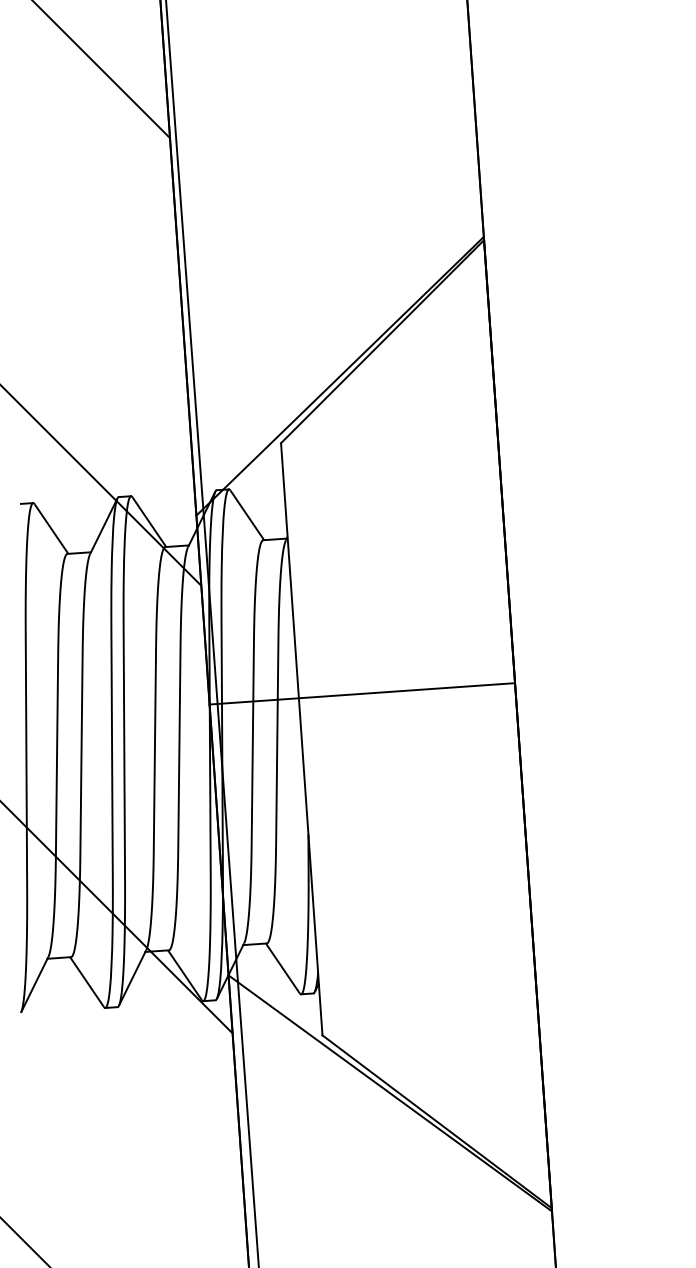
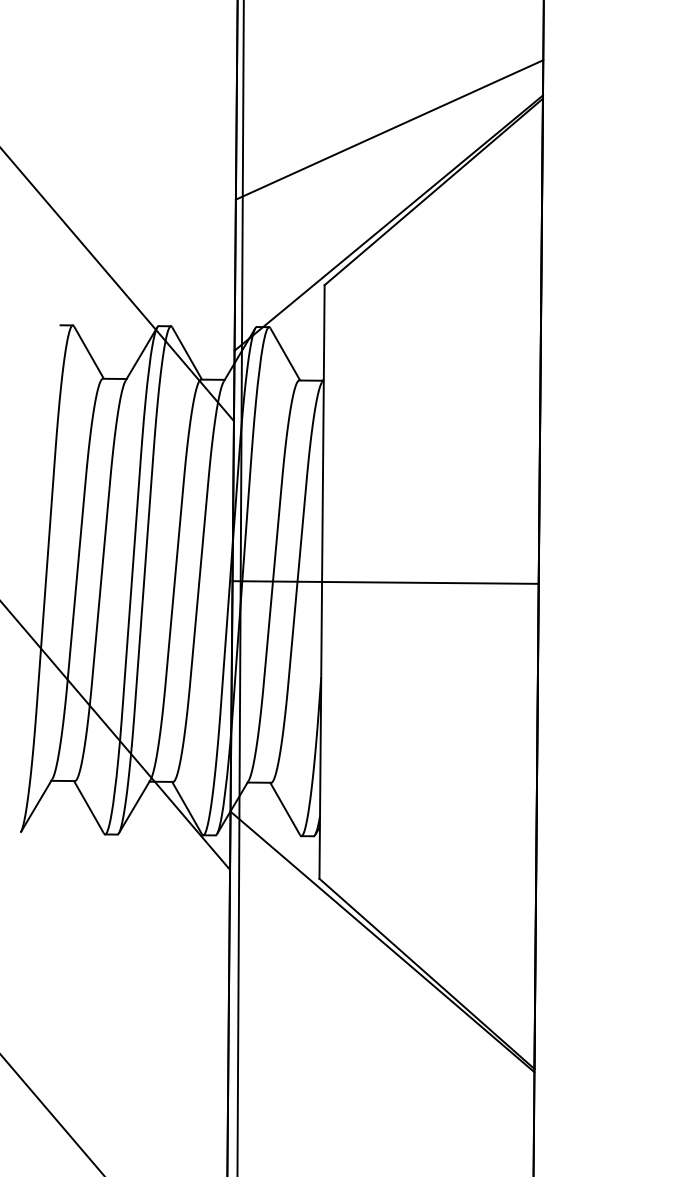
line: (333, 282) -> (389, 129), added
line: (361, 693) -> (384, 582), moved

